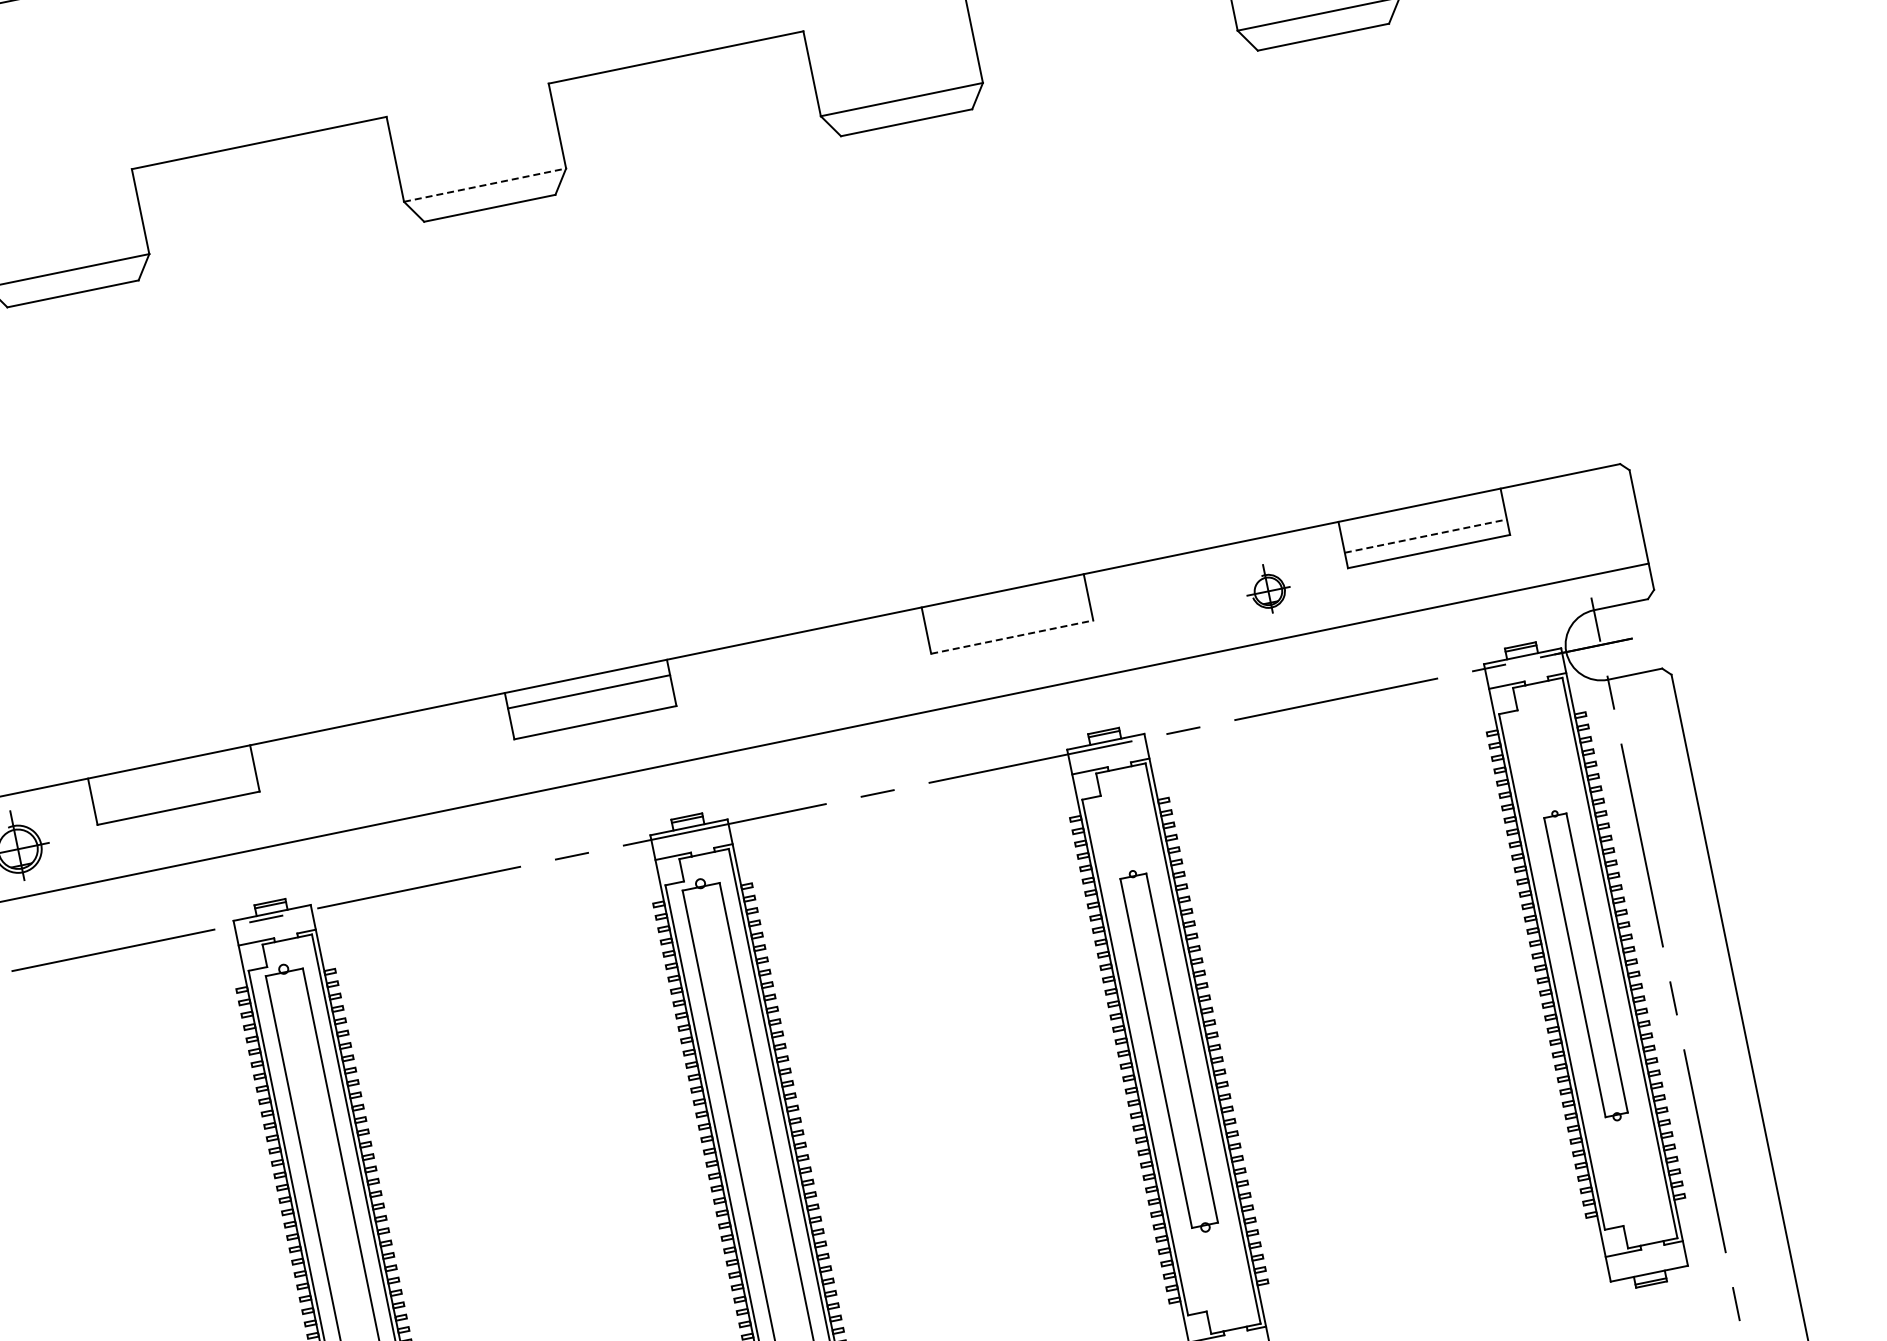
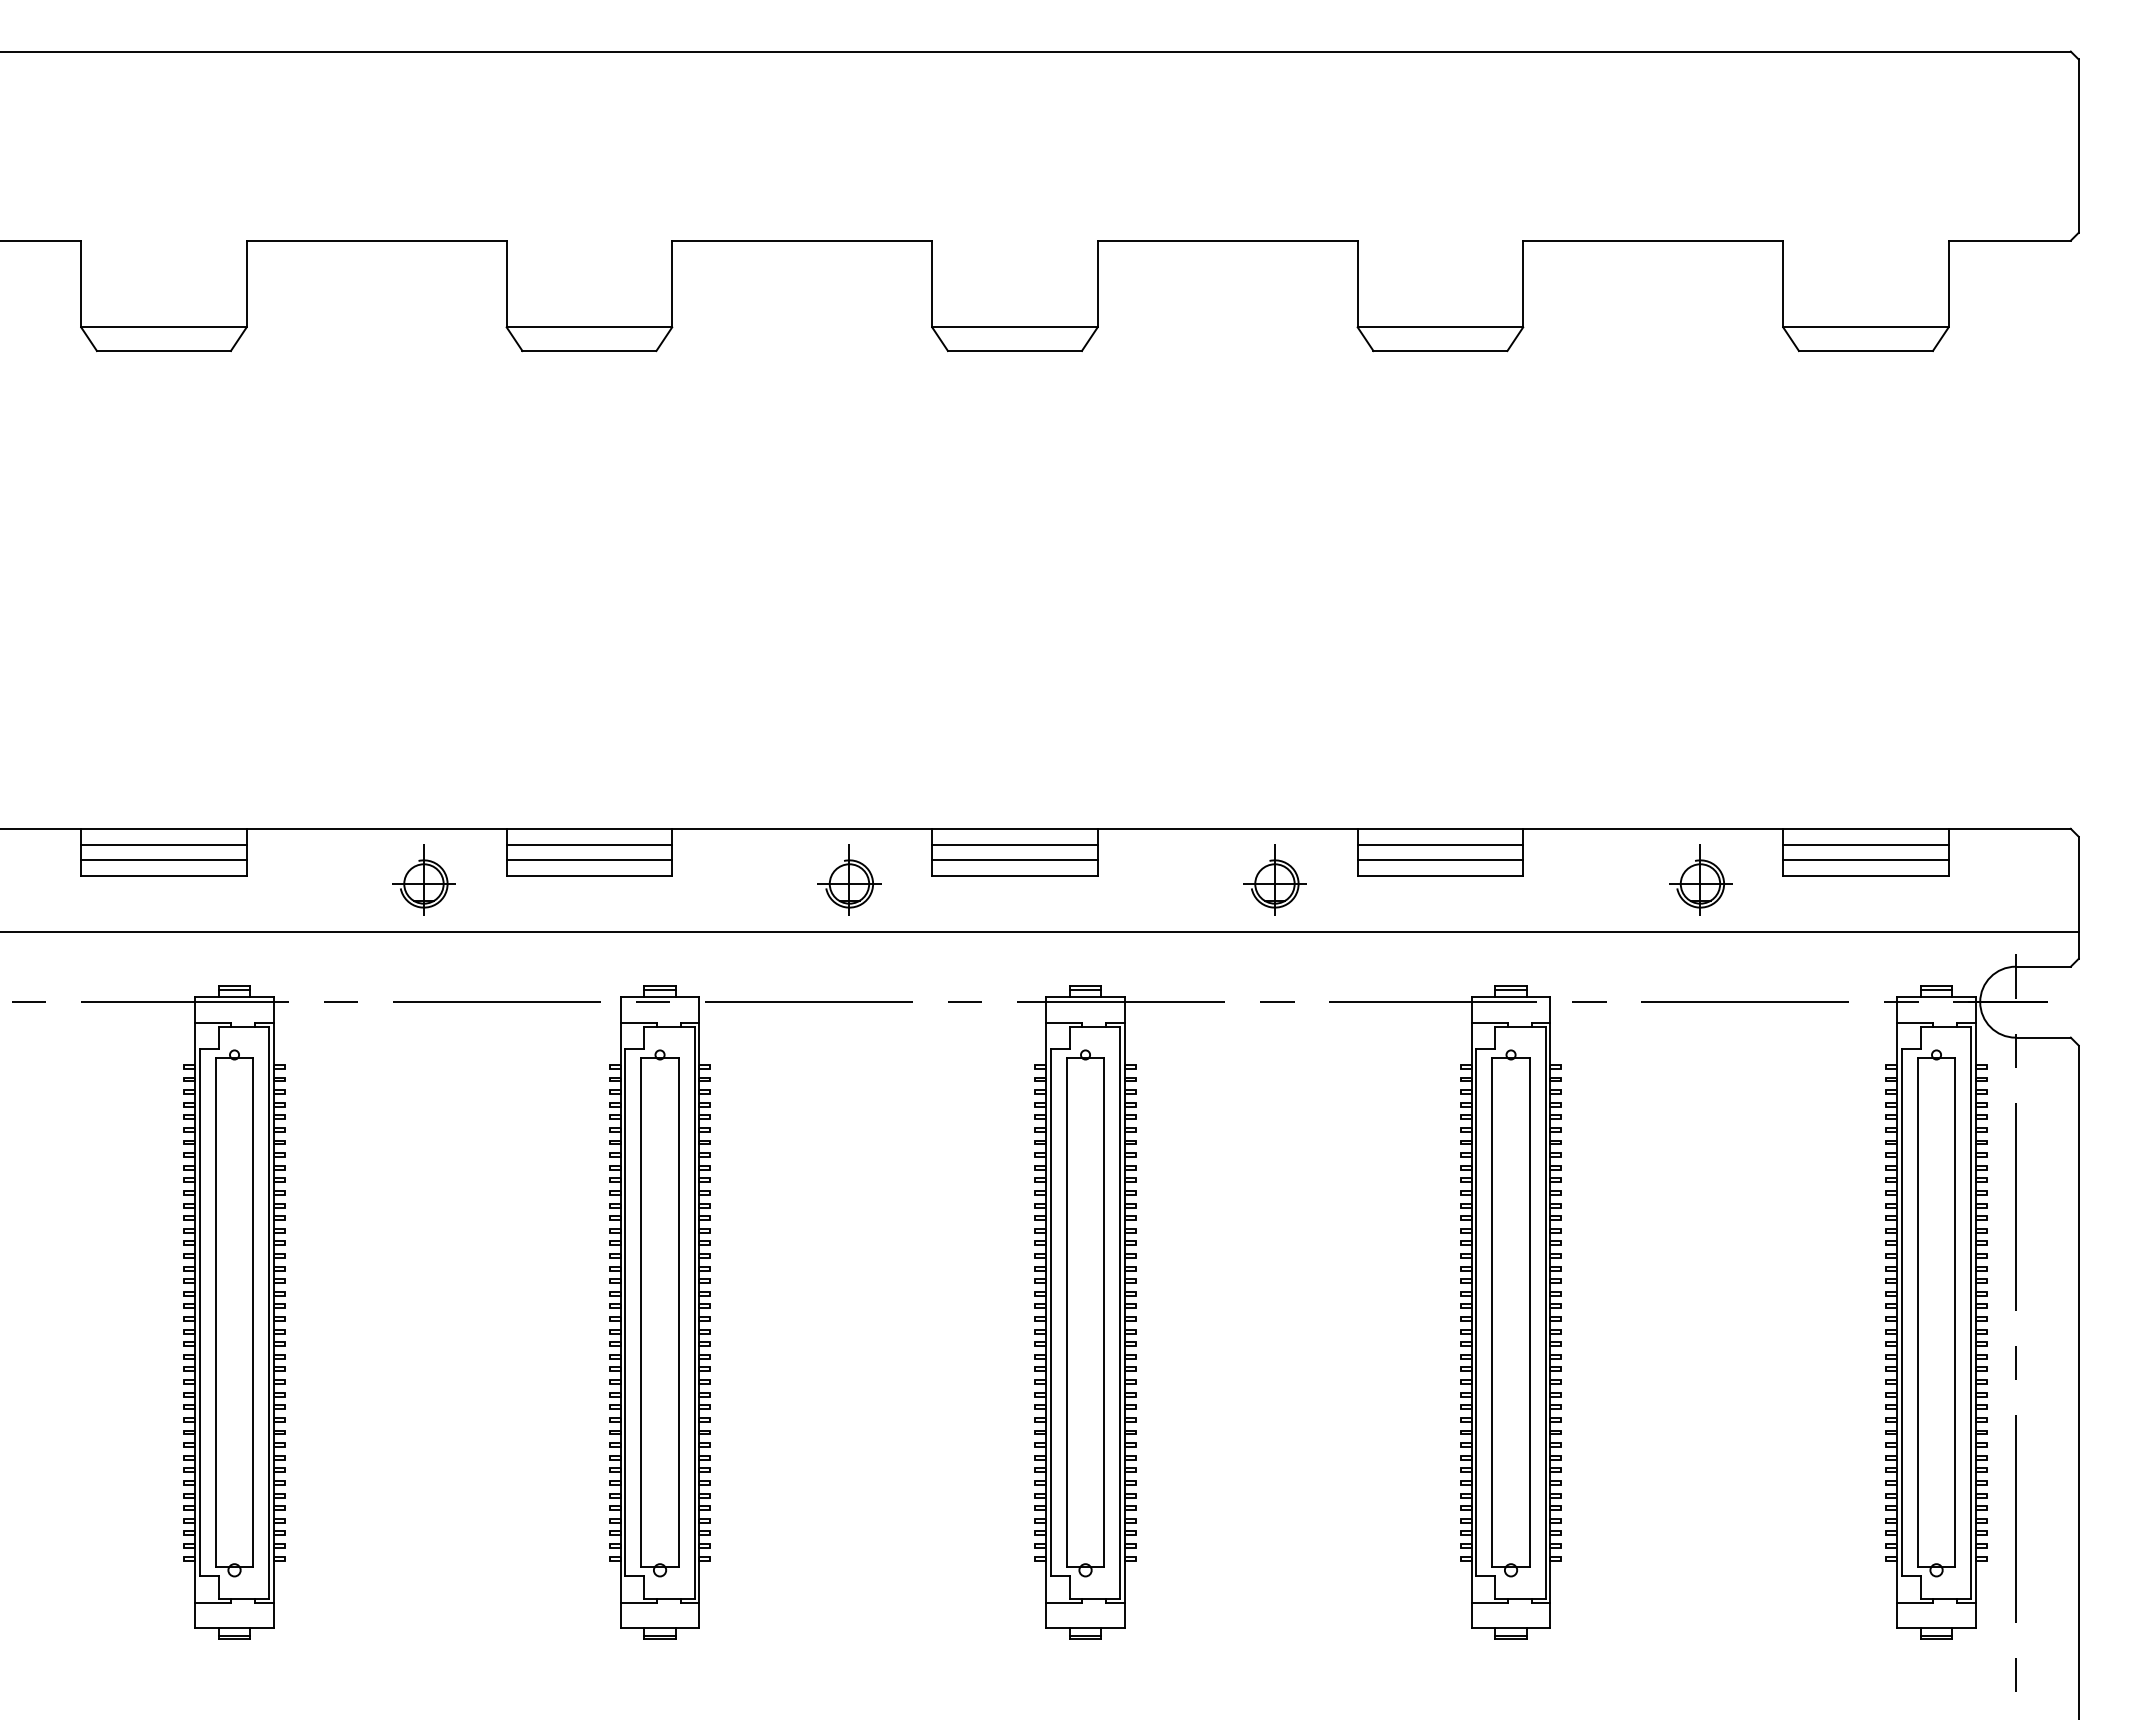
line: (484, 185) -> (1014, 327), dashed -> solid
line: (1422, 520) -> (1865, 844), added
line: (1425, 536) -> (1865, 860), dashed -> solid
part: (1267, 588) -> (1700, 879), size x1.43
line: (1005, 606) -> (1440, 844), added
line: (1009, 621) -> (1440, 860), added
line: (1012, 637) -> (1440, 876), dashed -> solid
part: (850, 673) -> (1274, 879), added
line: (591, 707) -> (1014, 860), added
part: (434, 759) -> (849, 879), added
line: (172, 777) -> (589, 844), added
line: (175, 792) -> (589, 860), added
part: (1586, 965) -> (1936, 1313), size x1.67
part: (1168, 1051) -> (1510, 1313), size x1.43

